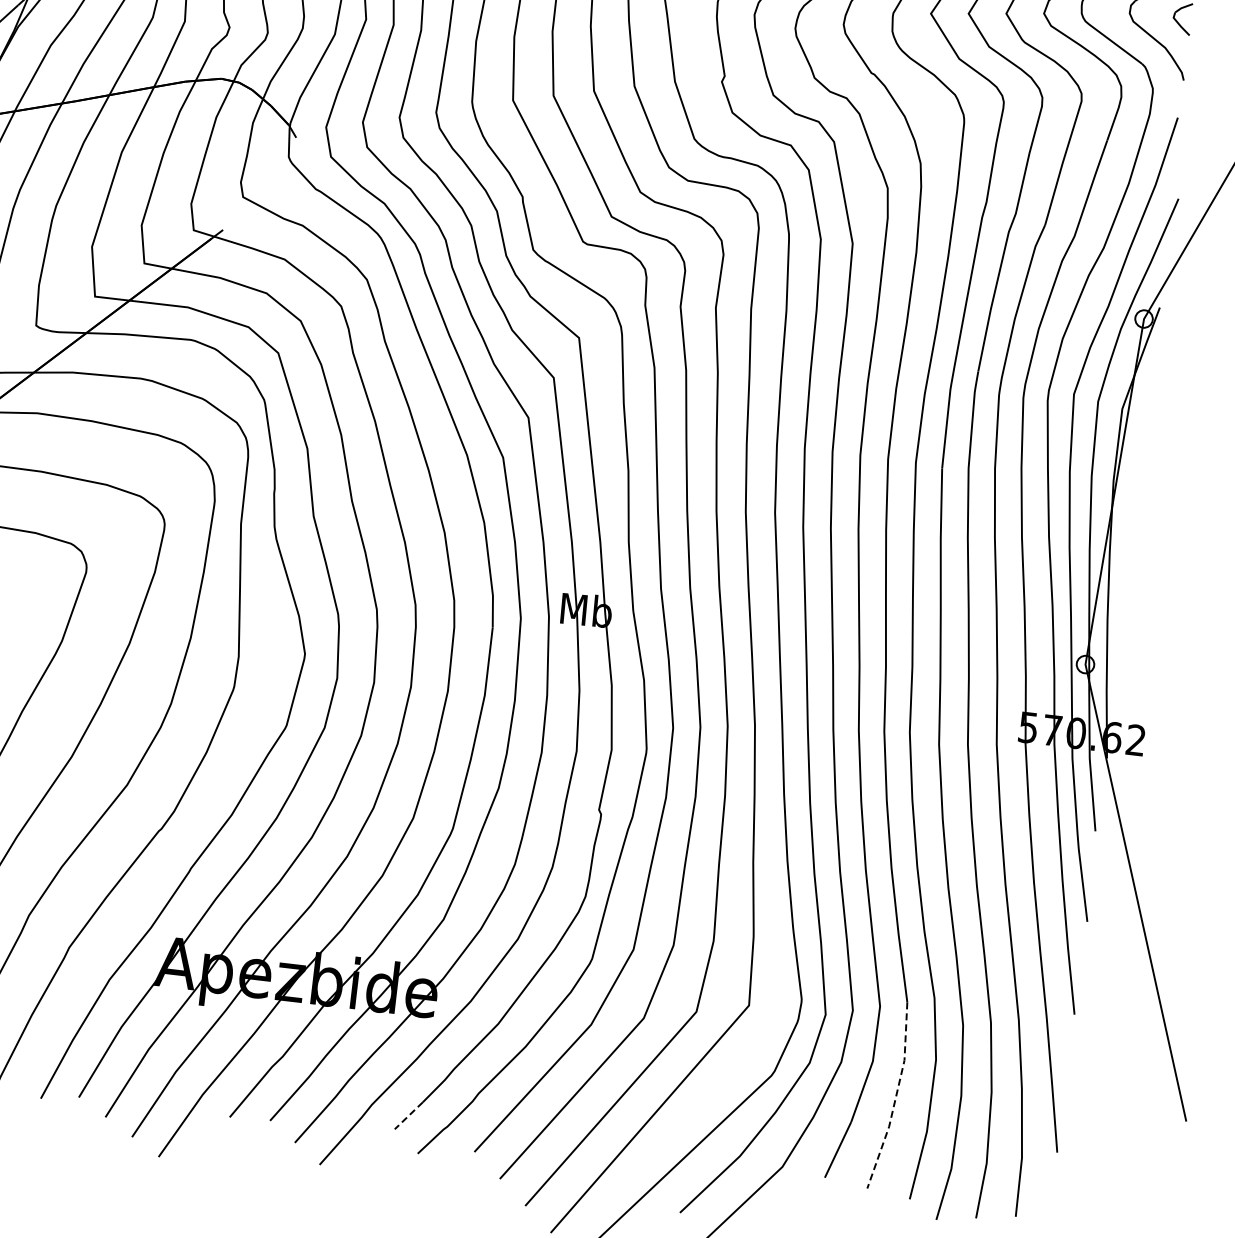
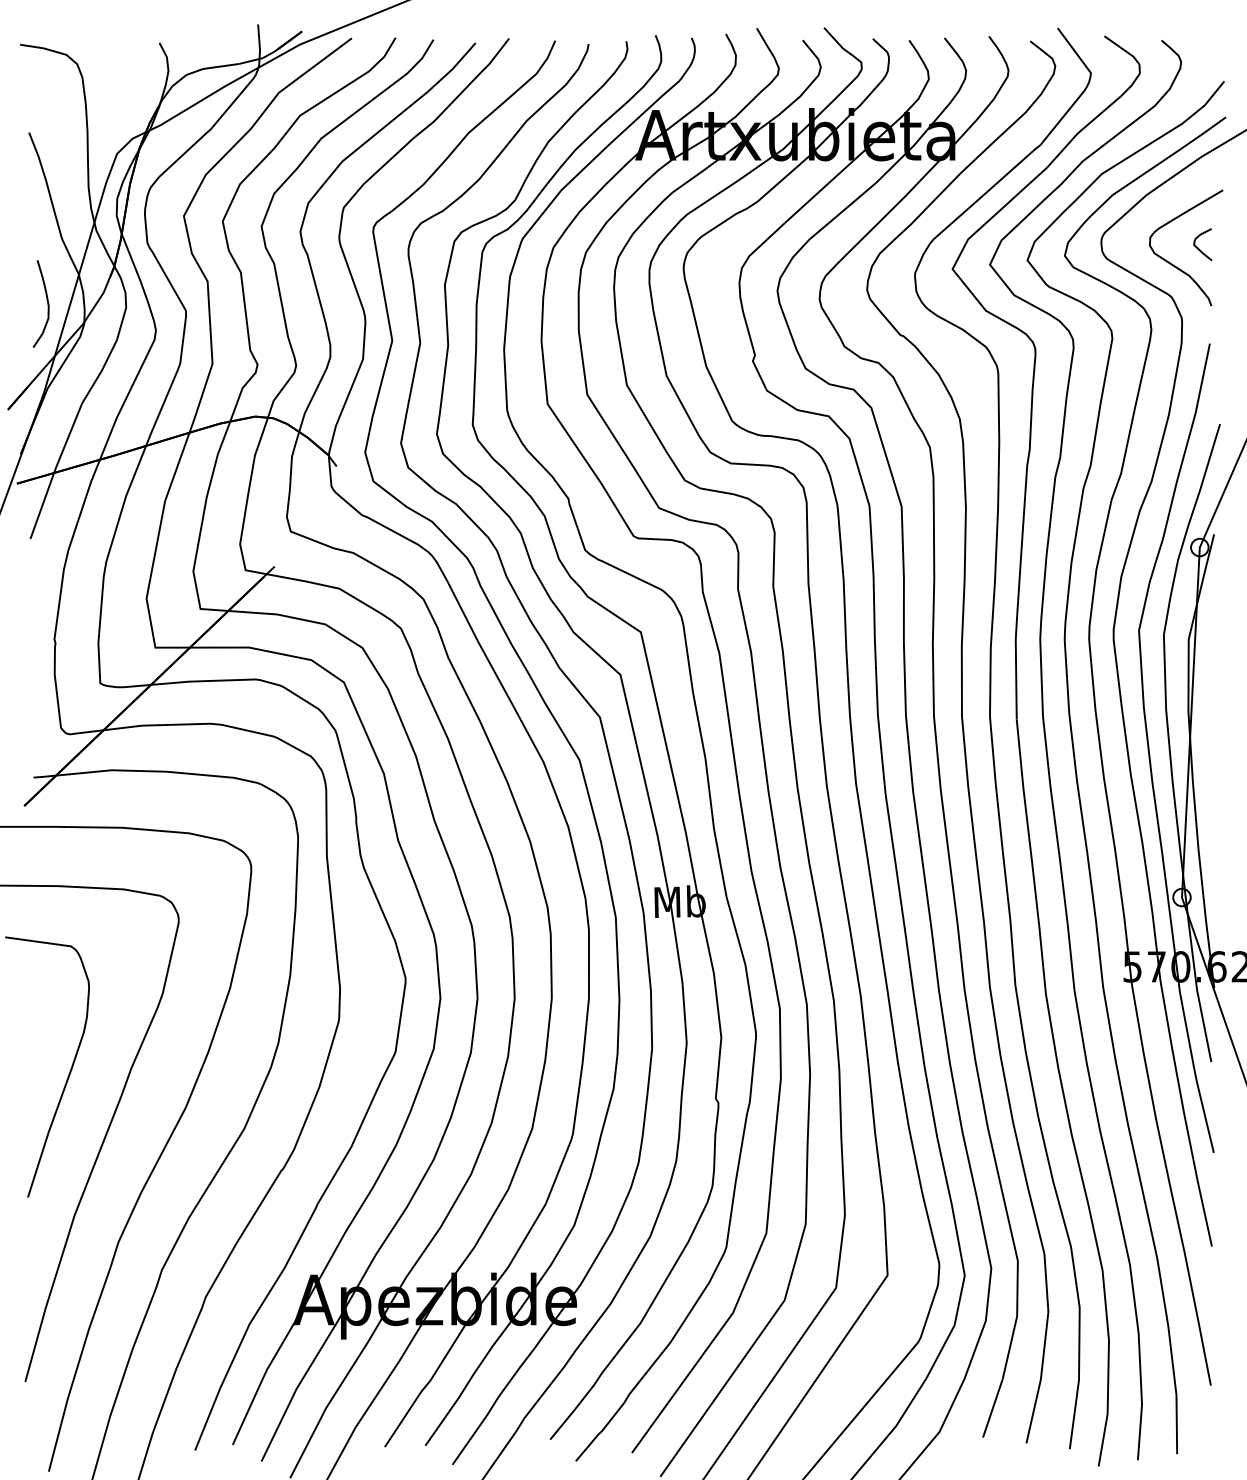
line: (896, 1097) -> (1044, 1349), dashed -> solid
line: (408, 1116) -> (562, 1425), dashed -> solid

